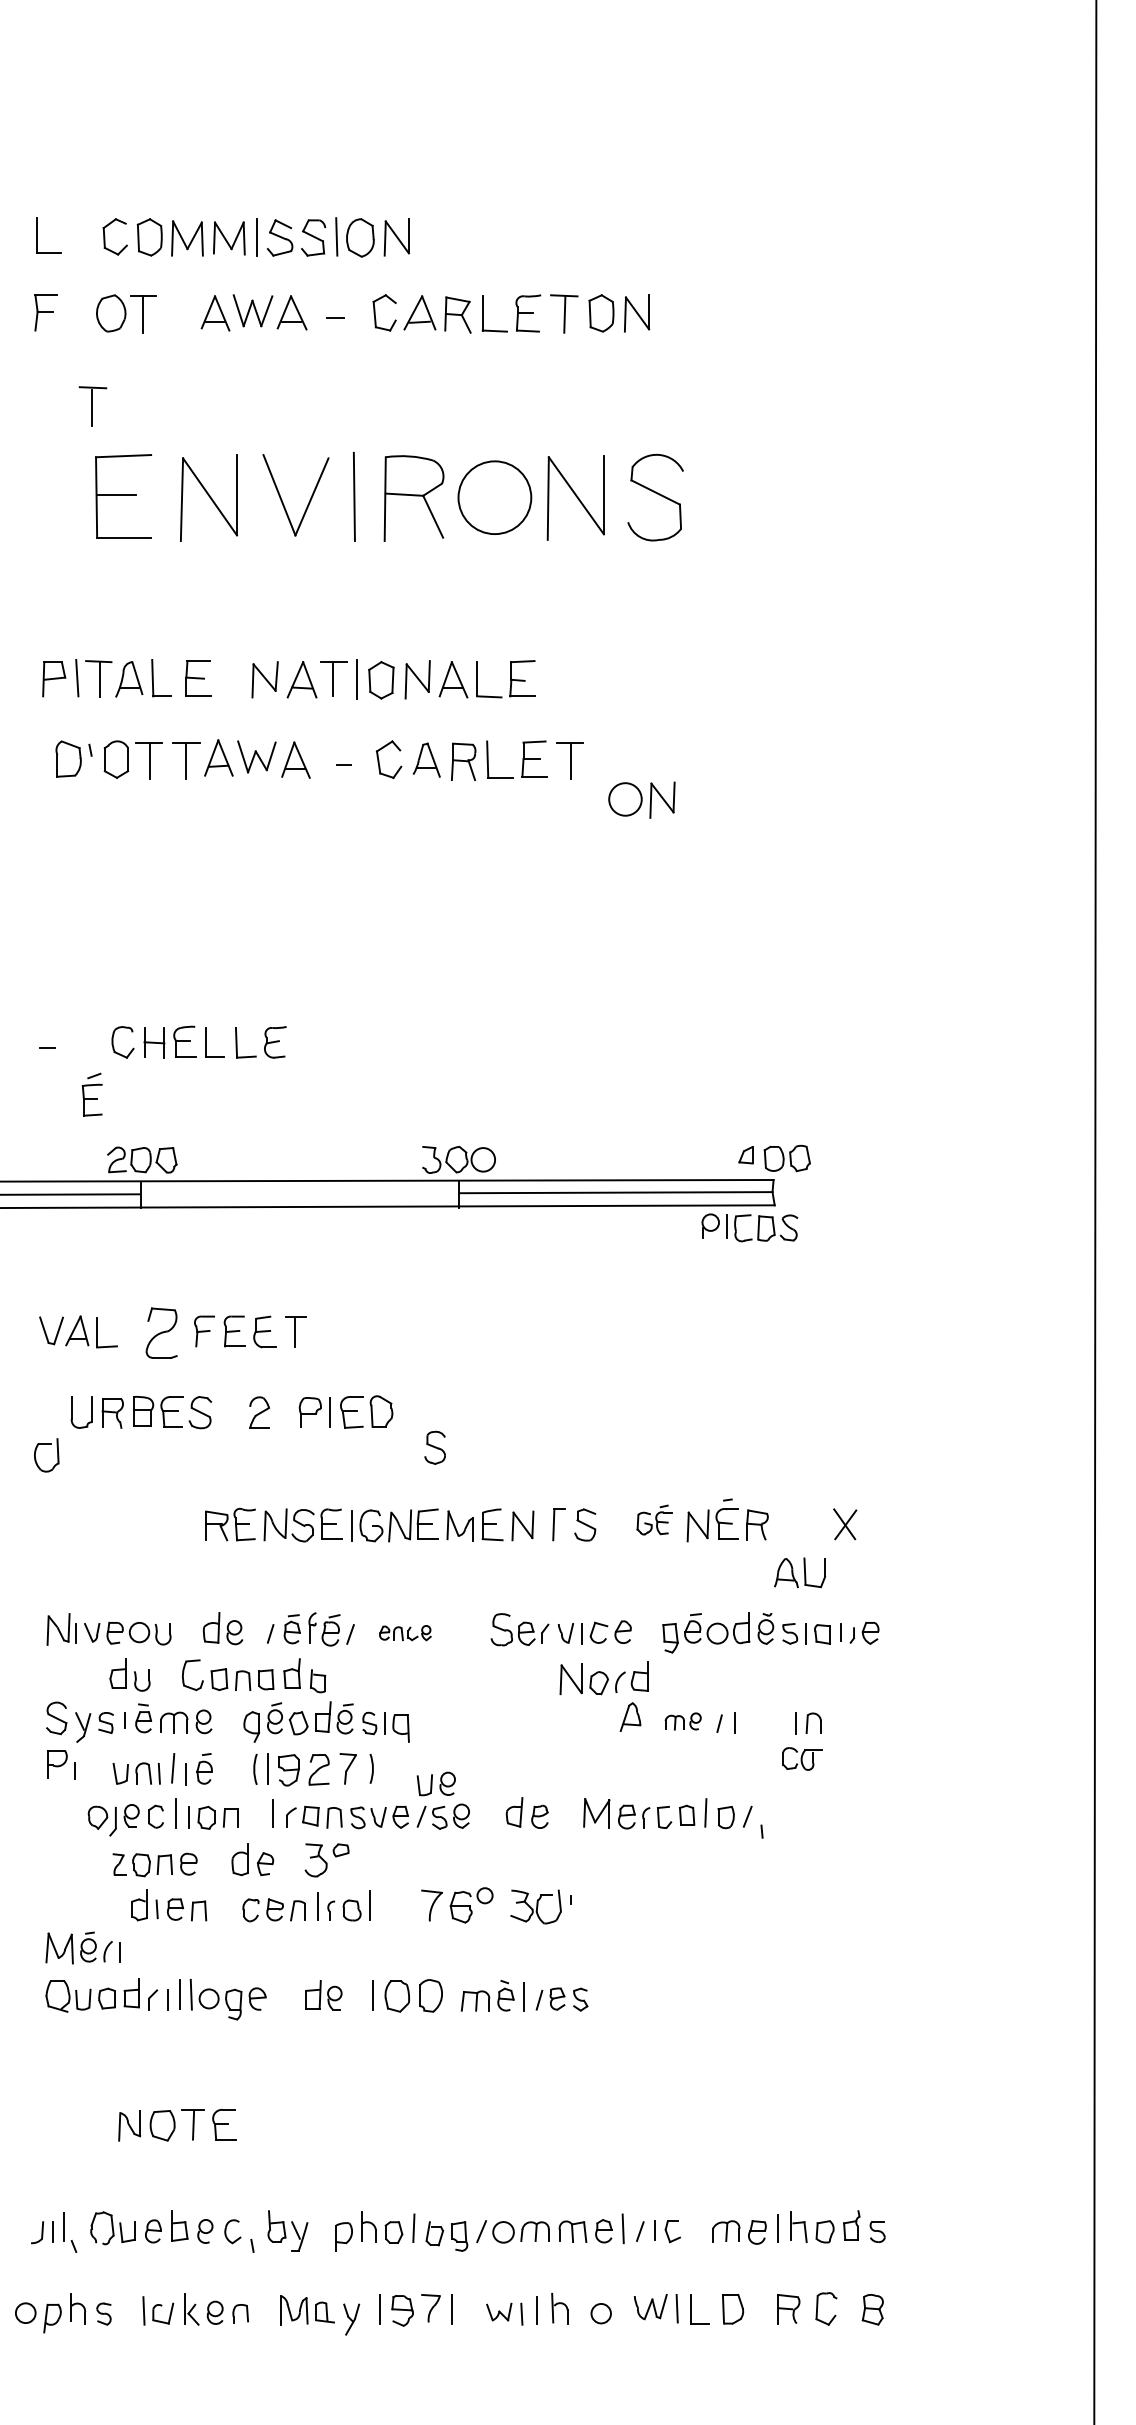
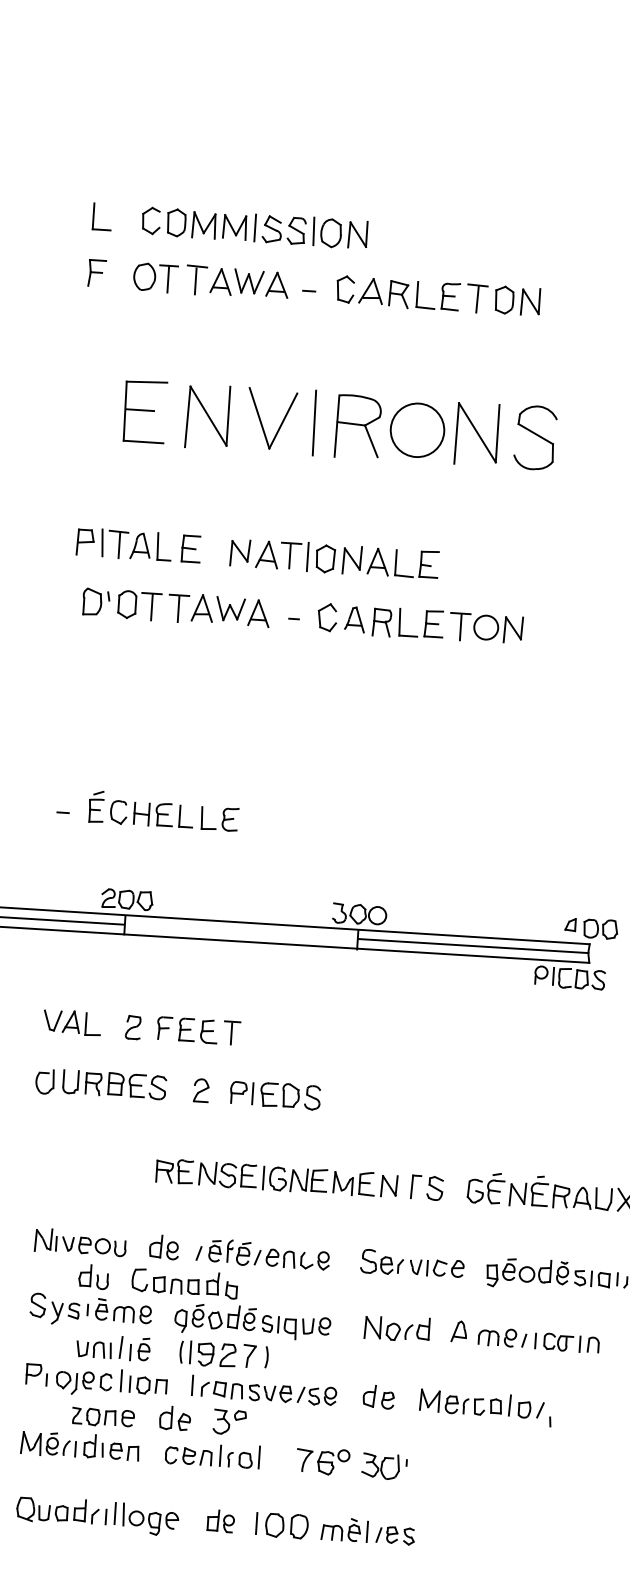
part: (92, 406) -> (196, 280), moved
part: (641, 799) -> (498, 628), moved
part: (91, 1094) -> (95, 806), moved
part: (161, 1332) -> (133, 1027), size x0.62
part: (434, 1447) -> (312, 1097), moved
part: (36, 1451) -> (37, 1078), moved
part: (654, 1519) -> (486, 1187), size x1.43
part: (800, 1572) -> (593, 1198), moved
part: (405, 1632) -> (298, 1258), size x1.67
part: (603, 1678) -> (396, 1328), moved
part: (683, 1721) -> (497, 1337), size x1.43
part: (802, 1758) -> (558, 1342), moved
part: (61, 1764) -> (37, 1374), moved
part: (435, 1783) -> (315, 1325), moved
part: (82, 1947) -> (48, 1443), moved

